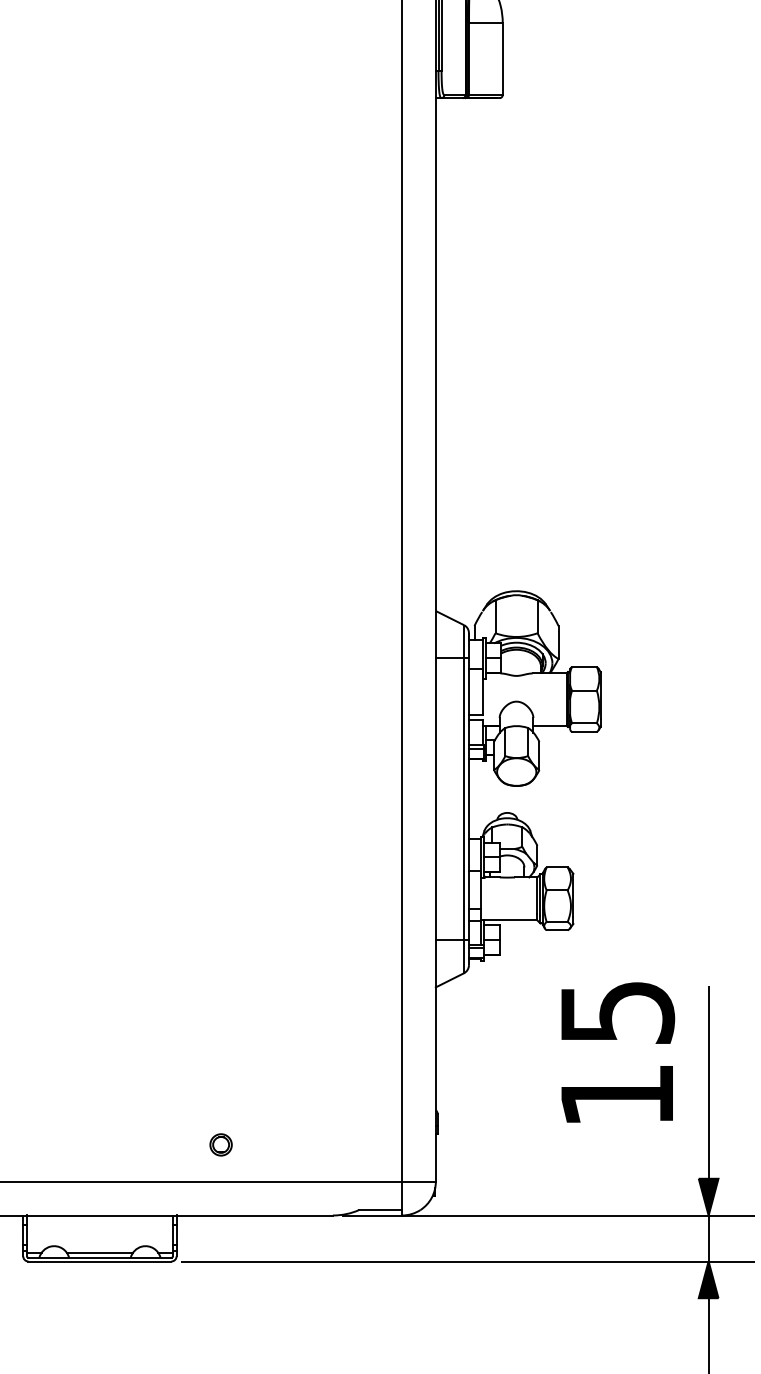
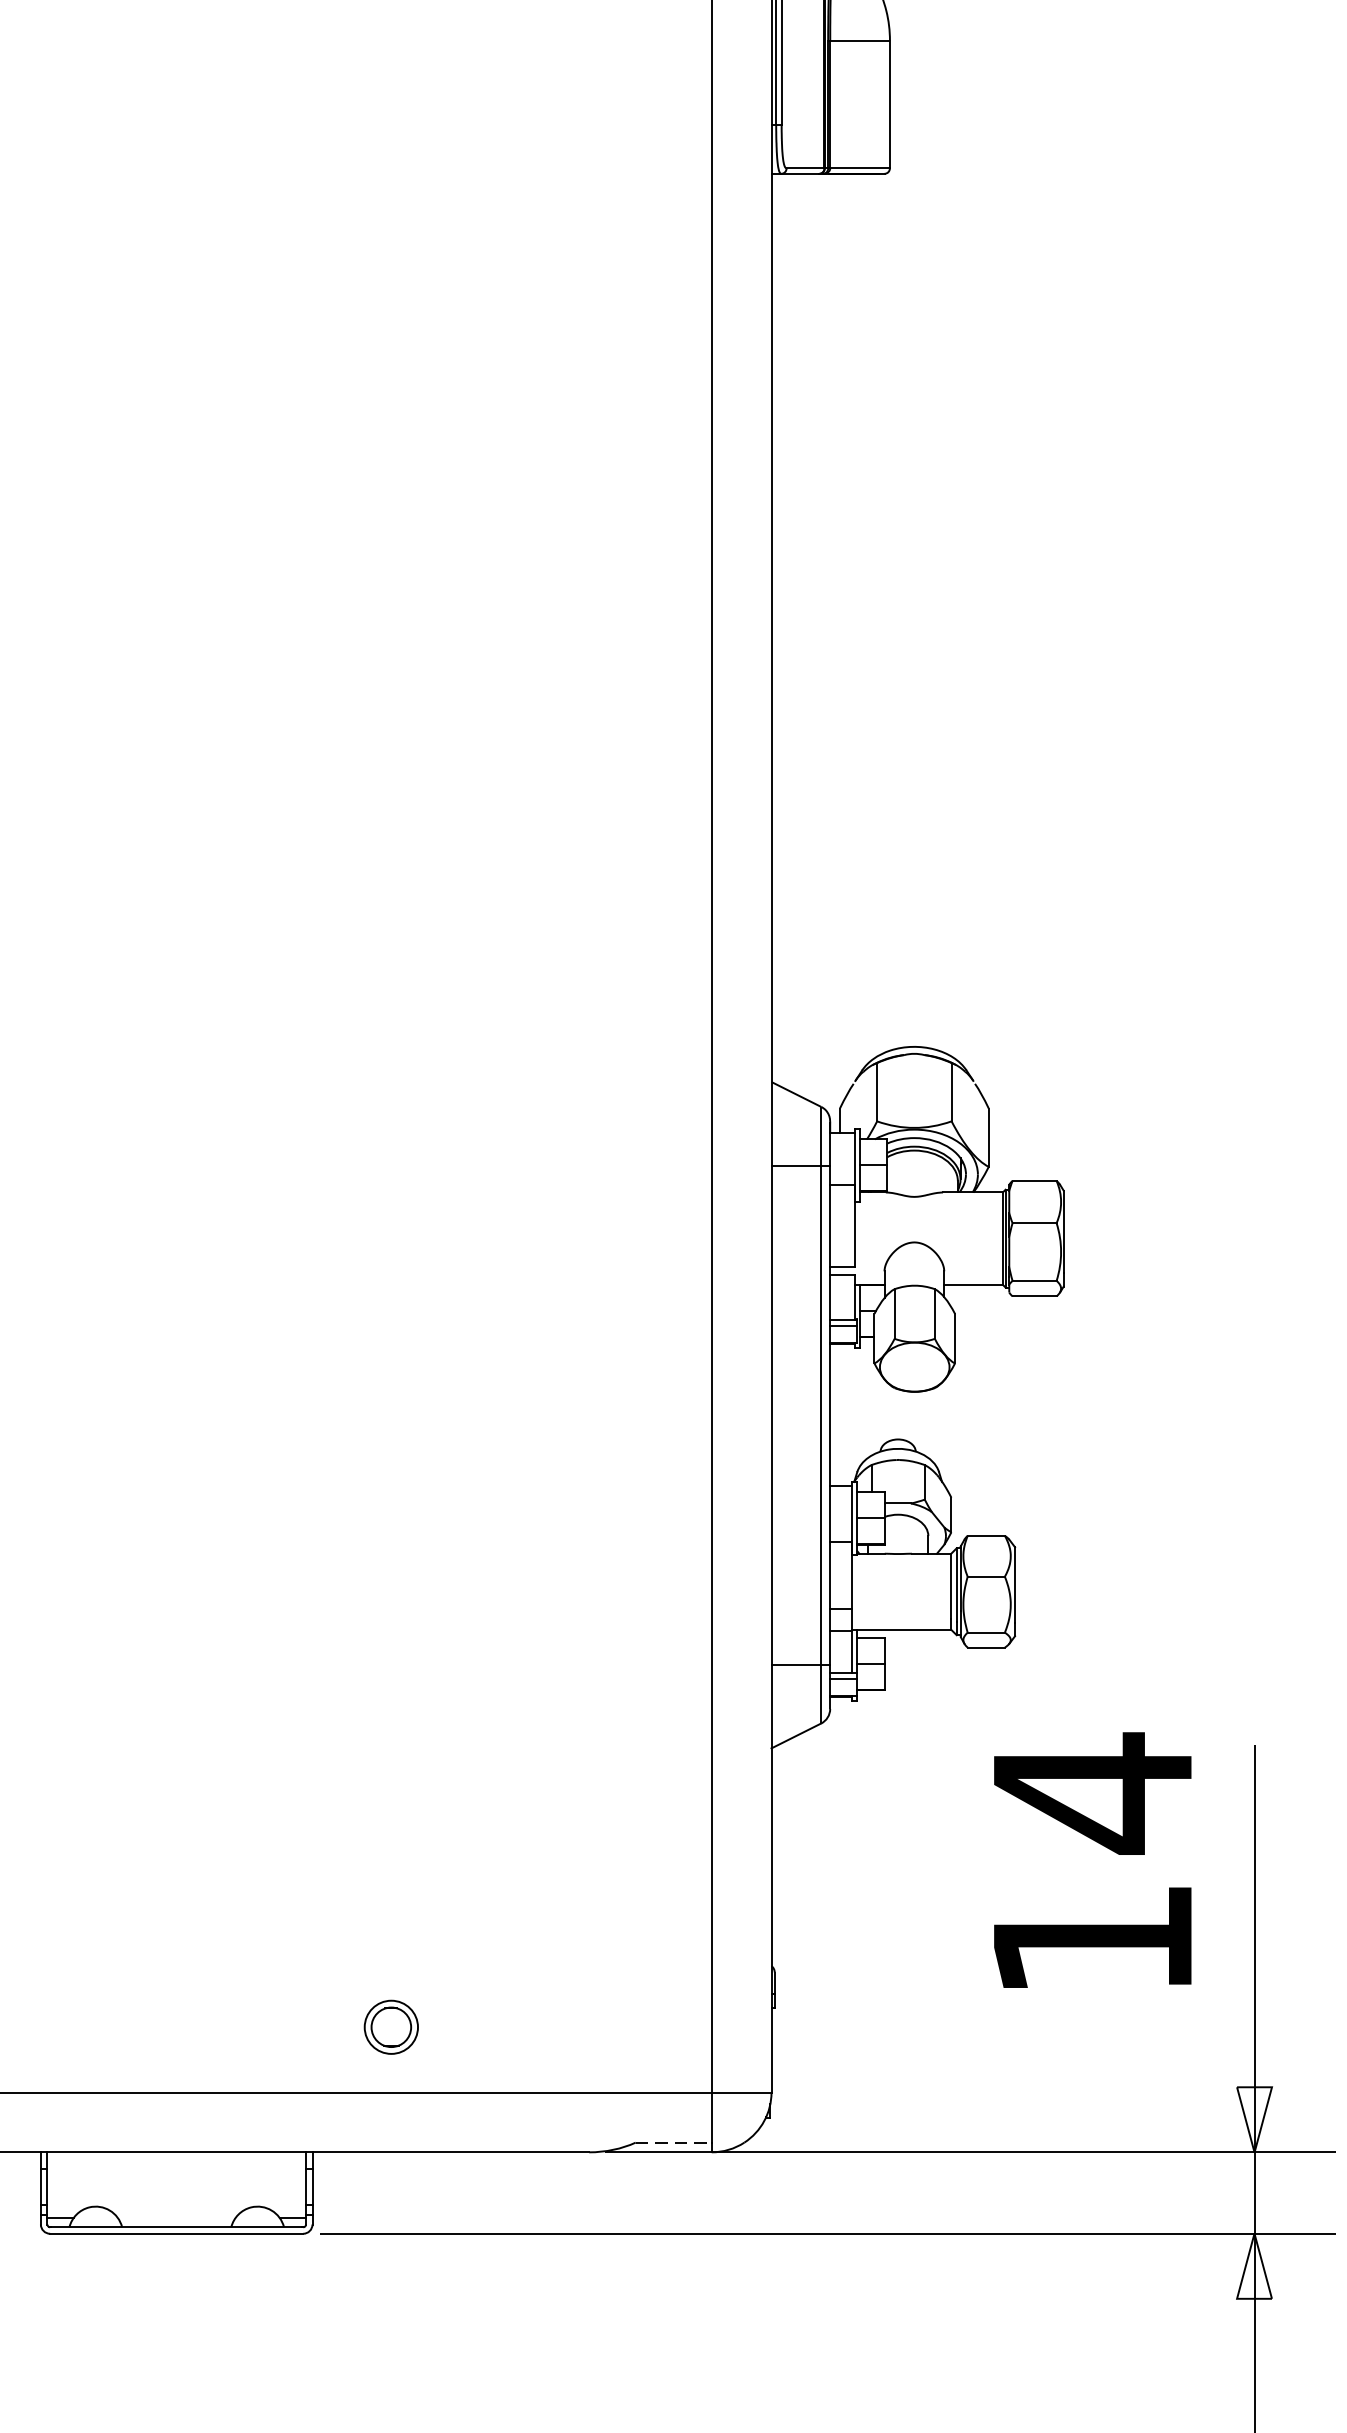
text: (618, 1012) -> (1094, 1792), 15 -> 14
part: (220, 1144) -> (390, 2026), size x1.4
fill: (708, 1196) -> (1254, 2118), removed
line: (381, 1210) -> (675, 2143), solid -> dashed
line: (99, 1252) -> (175, 2217), removed
fill: (708, 1279) -> (1254, 2265), removed

